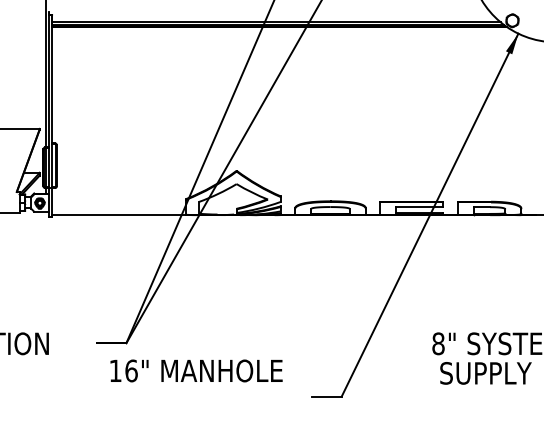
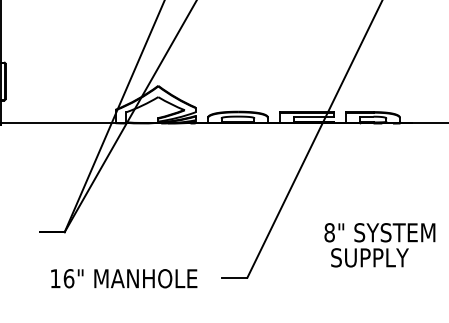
text: (196, 370) -> (124, 278), moved

